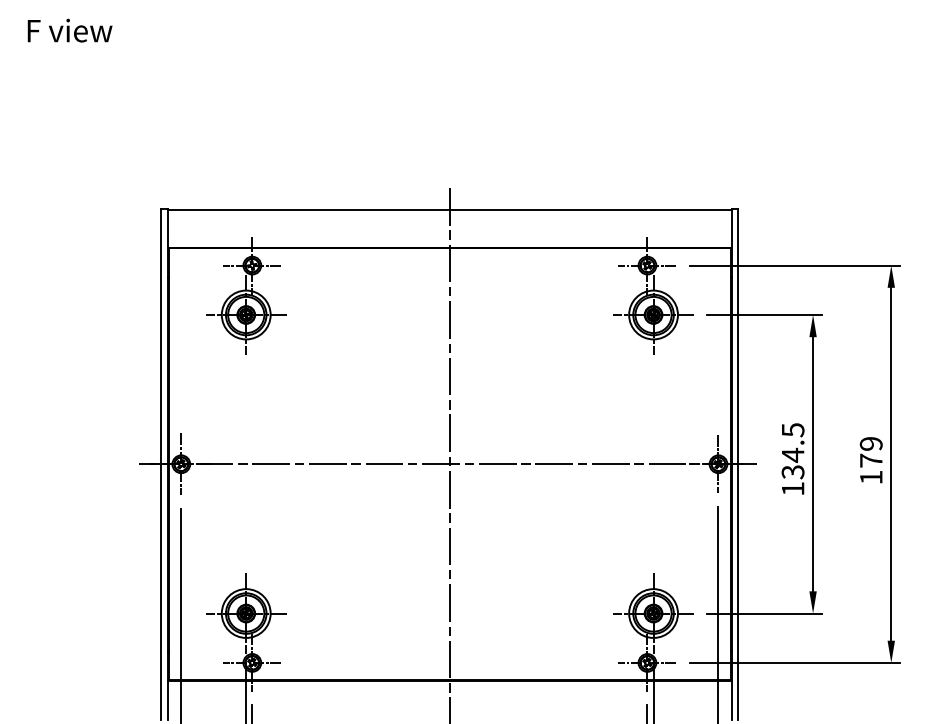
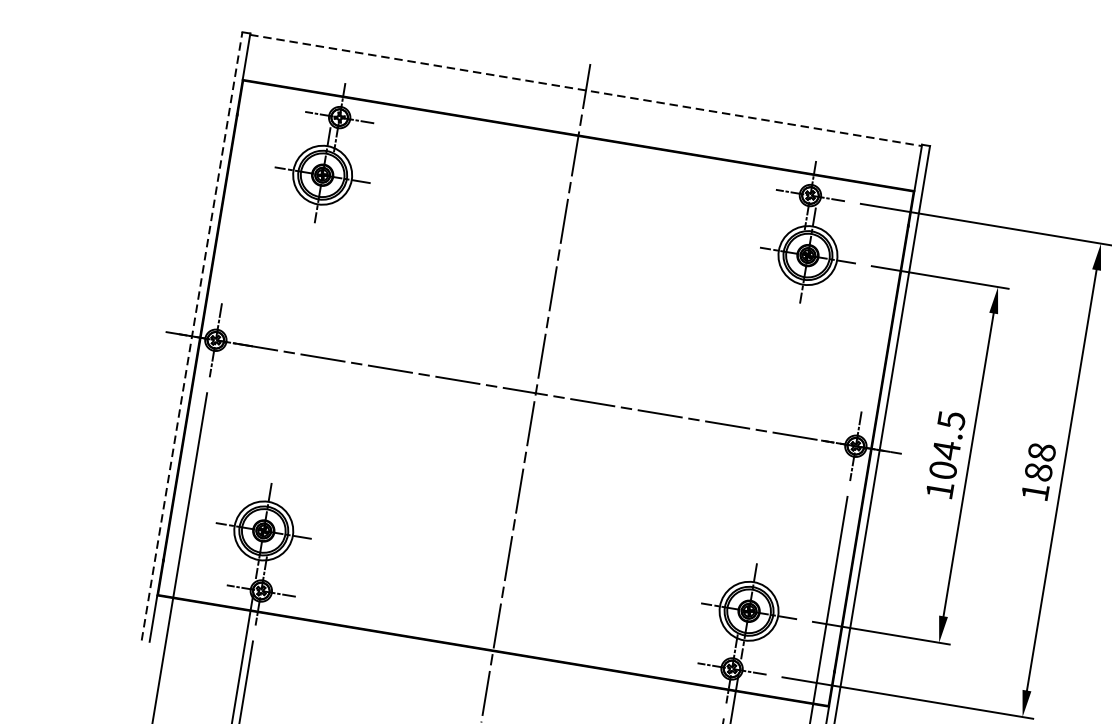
line: (449, 210) -> (585, 90), solid -> dashed
text: (870, 451) -> (1039, 461), 179 -> 188
line: (161, 463) -> (192, 335), solid -> dashed
text: (792, 472) -> (942, 470), 134.5 -> 104.5

